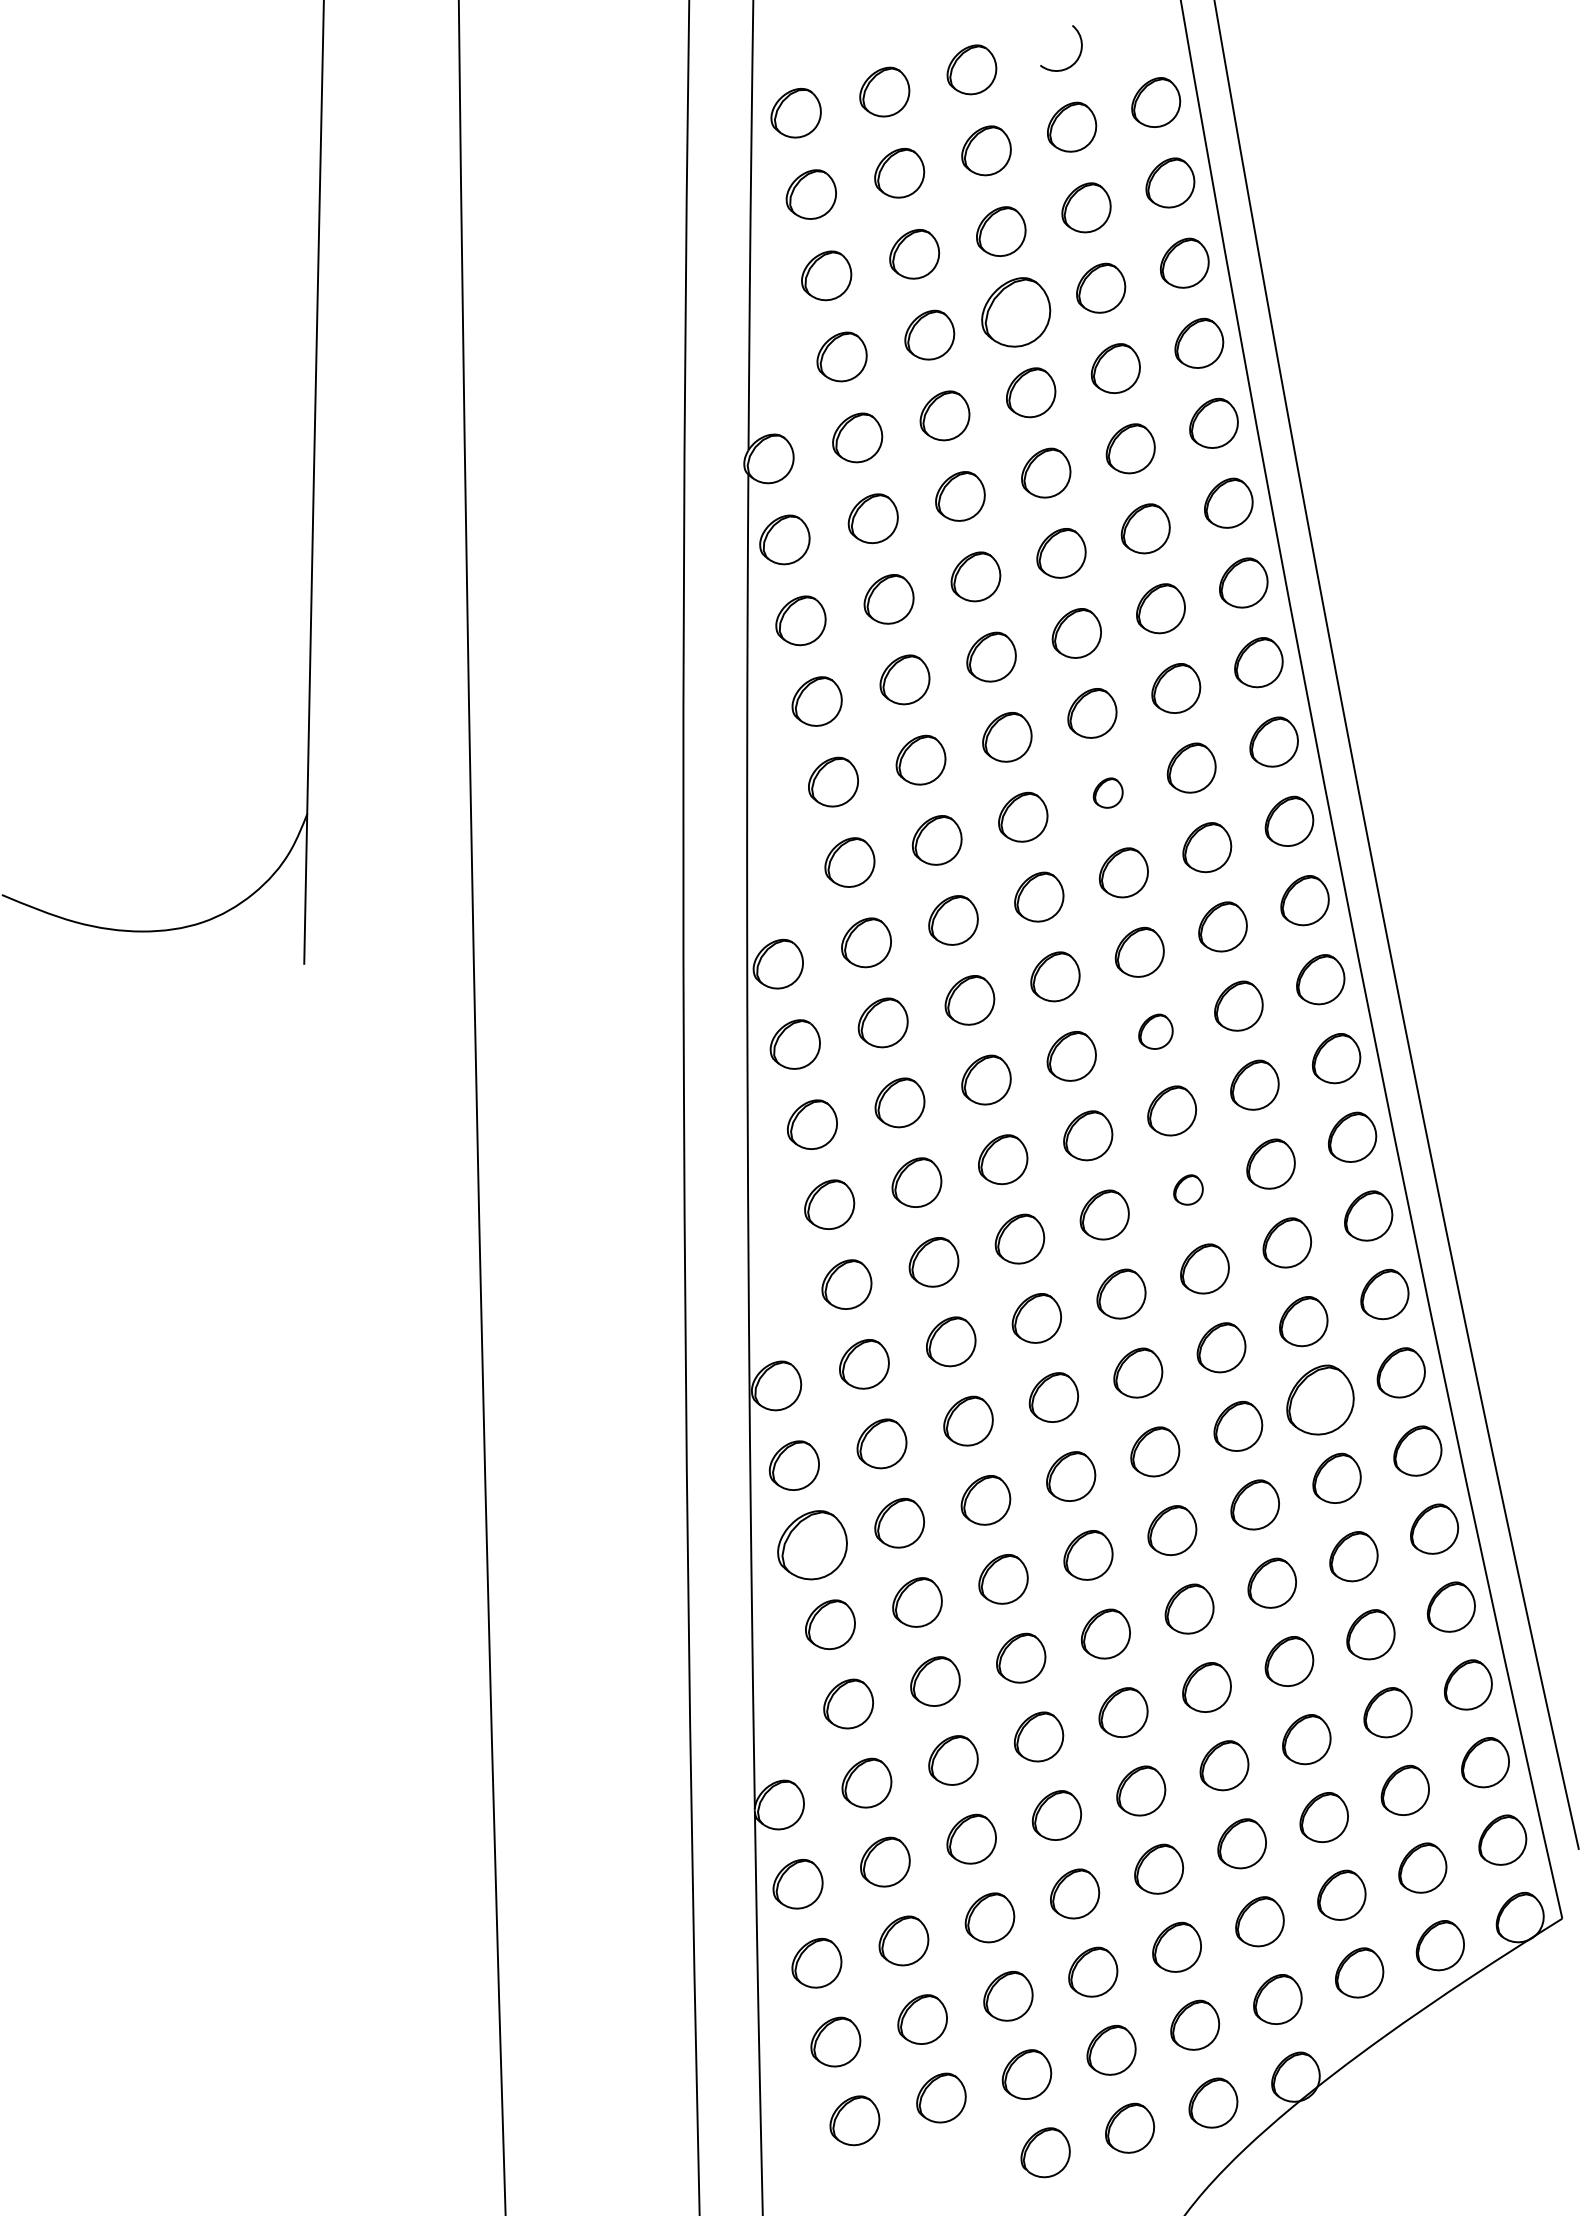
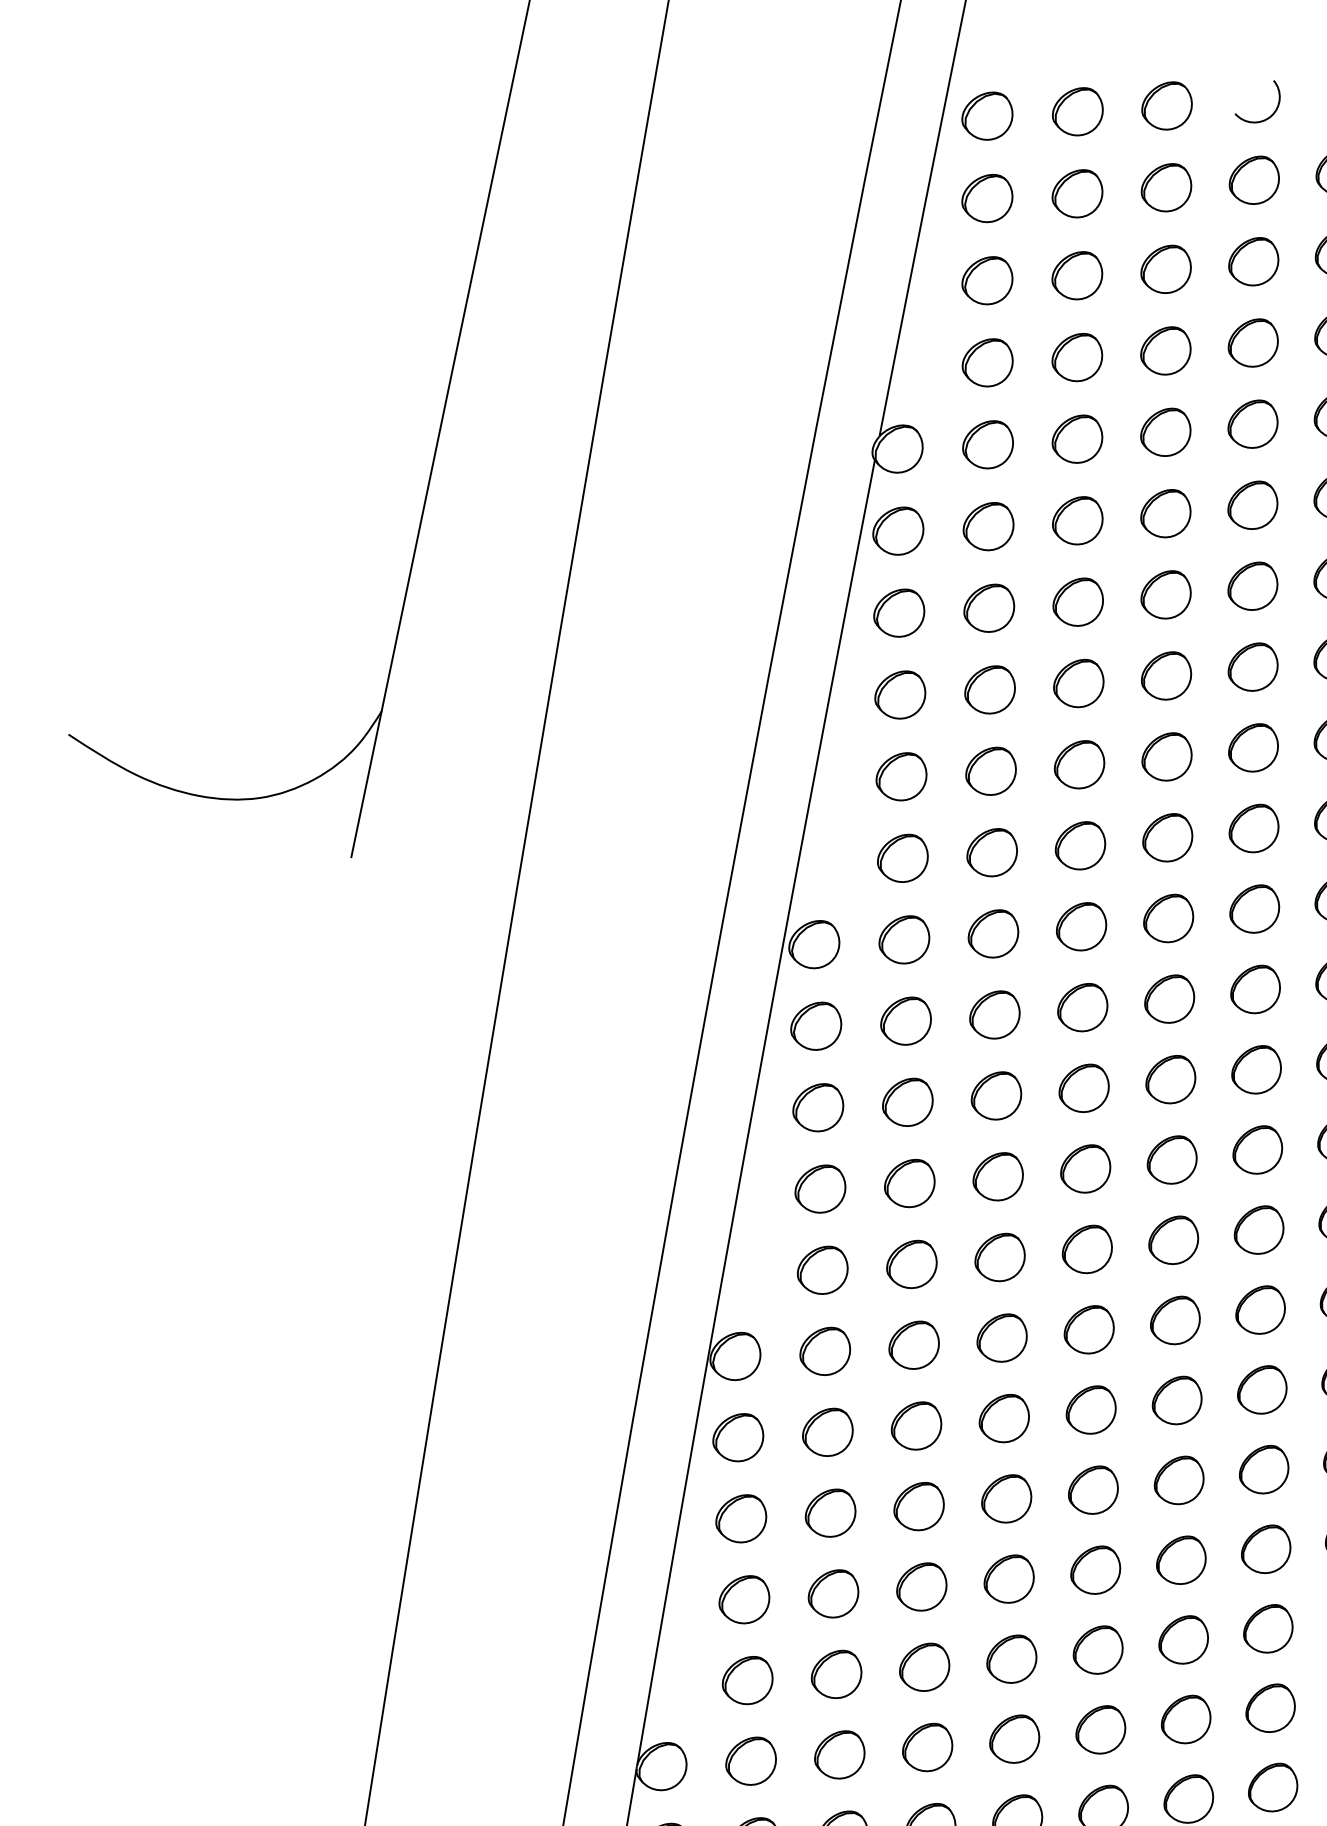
part: (1015, 311) -> (1165, 349), size x0.71
part: (1108, 792) -> (1168, 836), size x1.67
part: (1155, 1031) -> (1170, 1078), size x1.43
part: (1188, 1189) -> (1174, 1239), size x1.67
part: (1319, 1399) -> (1263, 1468), size x0.71
part: (811, 1545) -> (740, 1518), size x0.71

